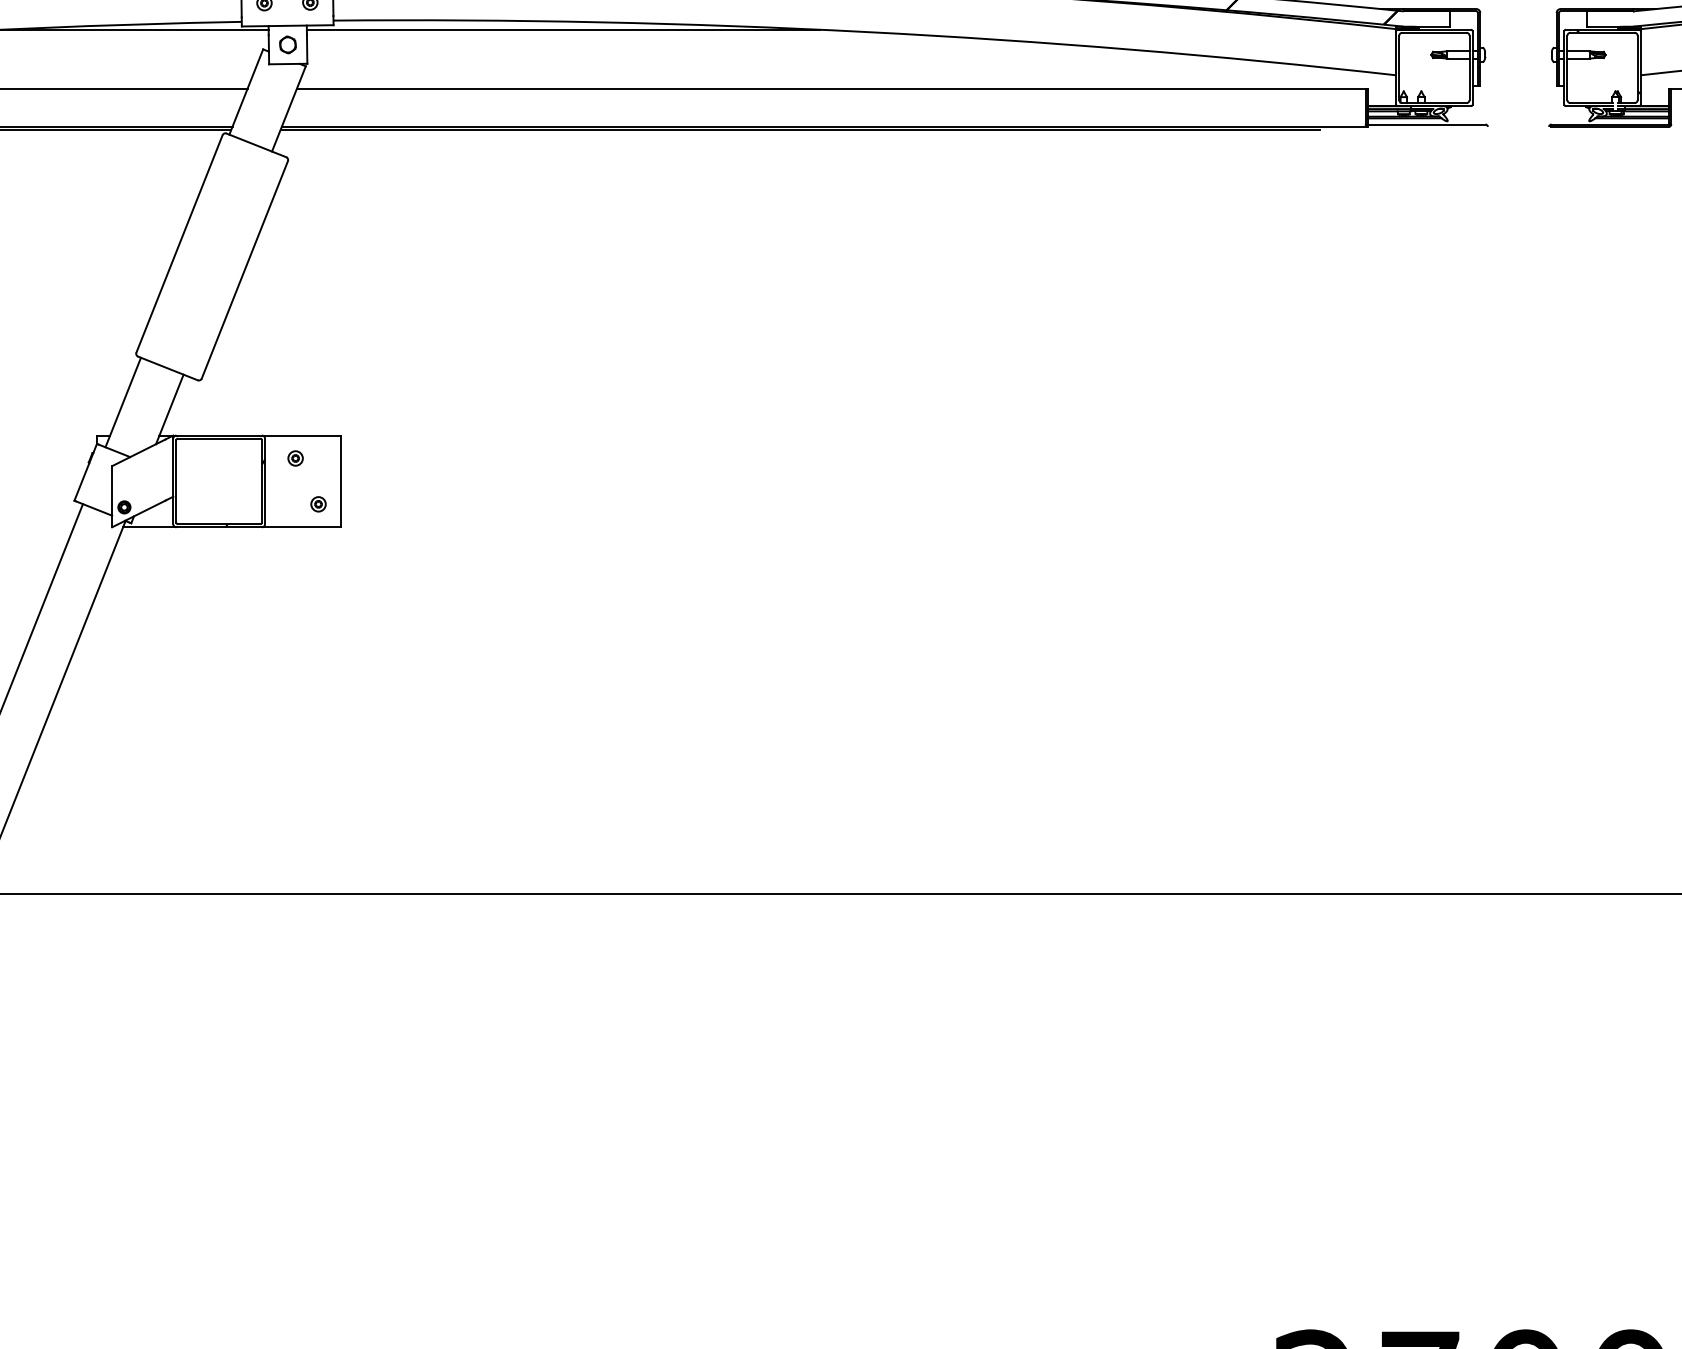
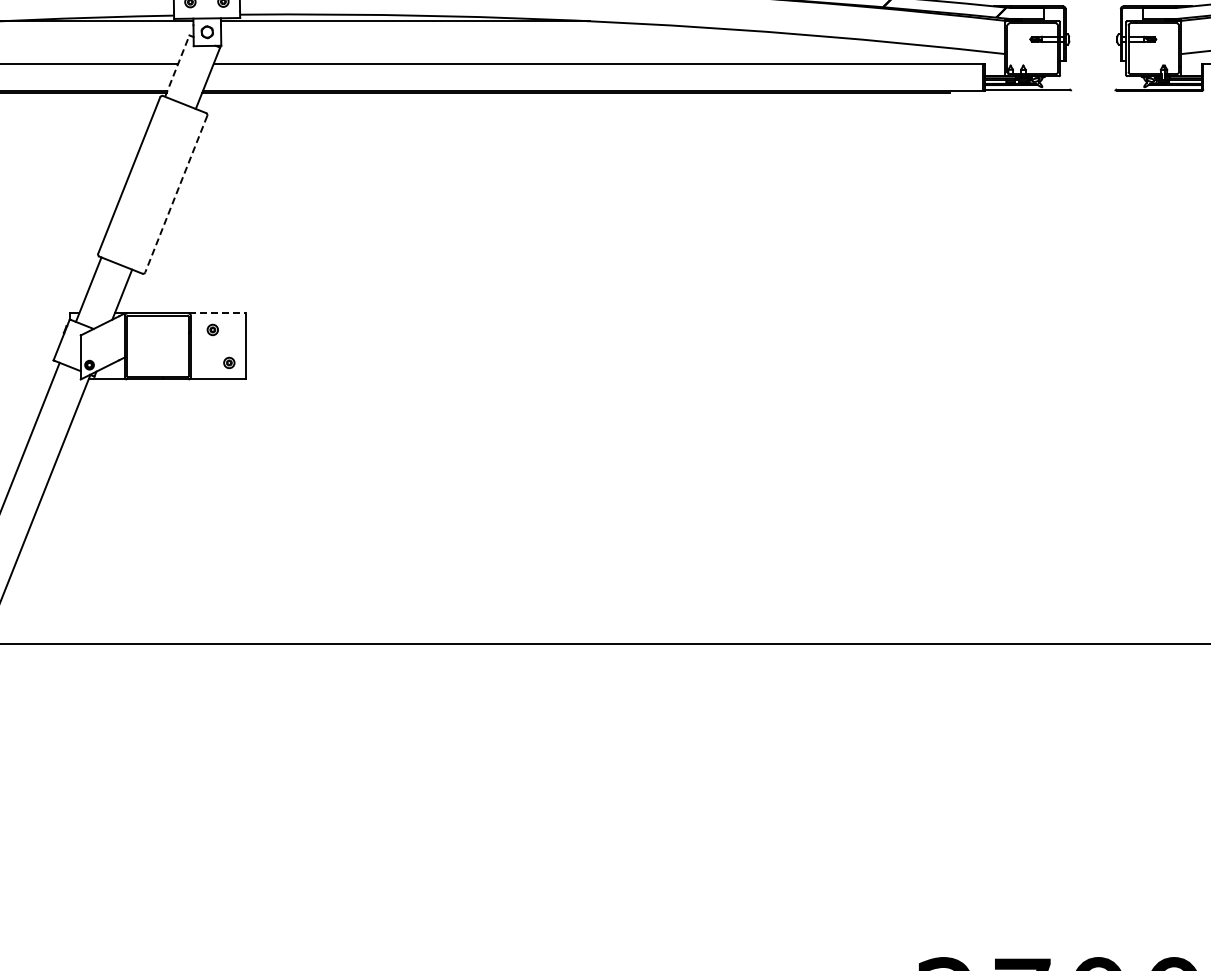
line: (246, 91) -> (177, 65), solid -> dashed
line: (245, 270) -> (176, 194), solid -> dashed
line: (302, 435) -> (217, 313), solid -> dashed

